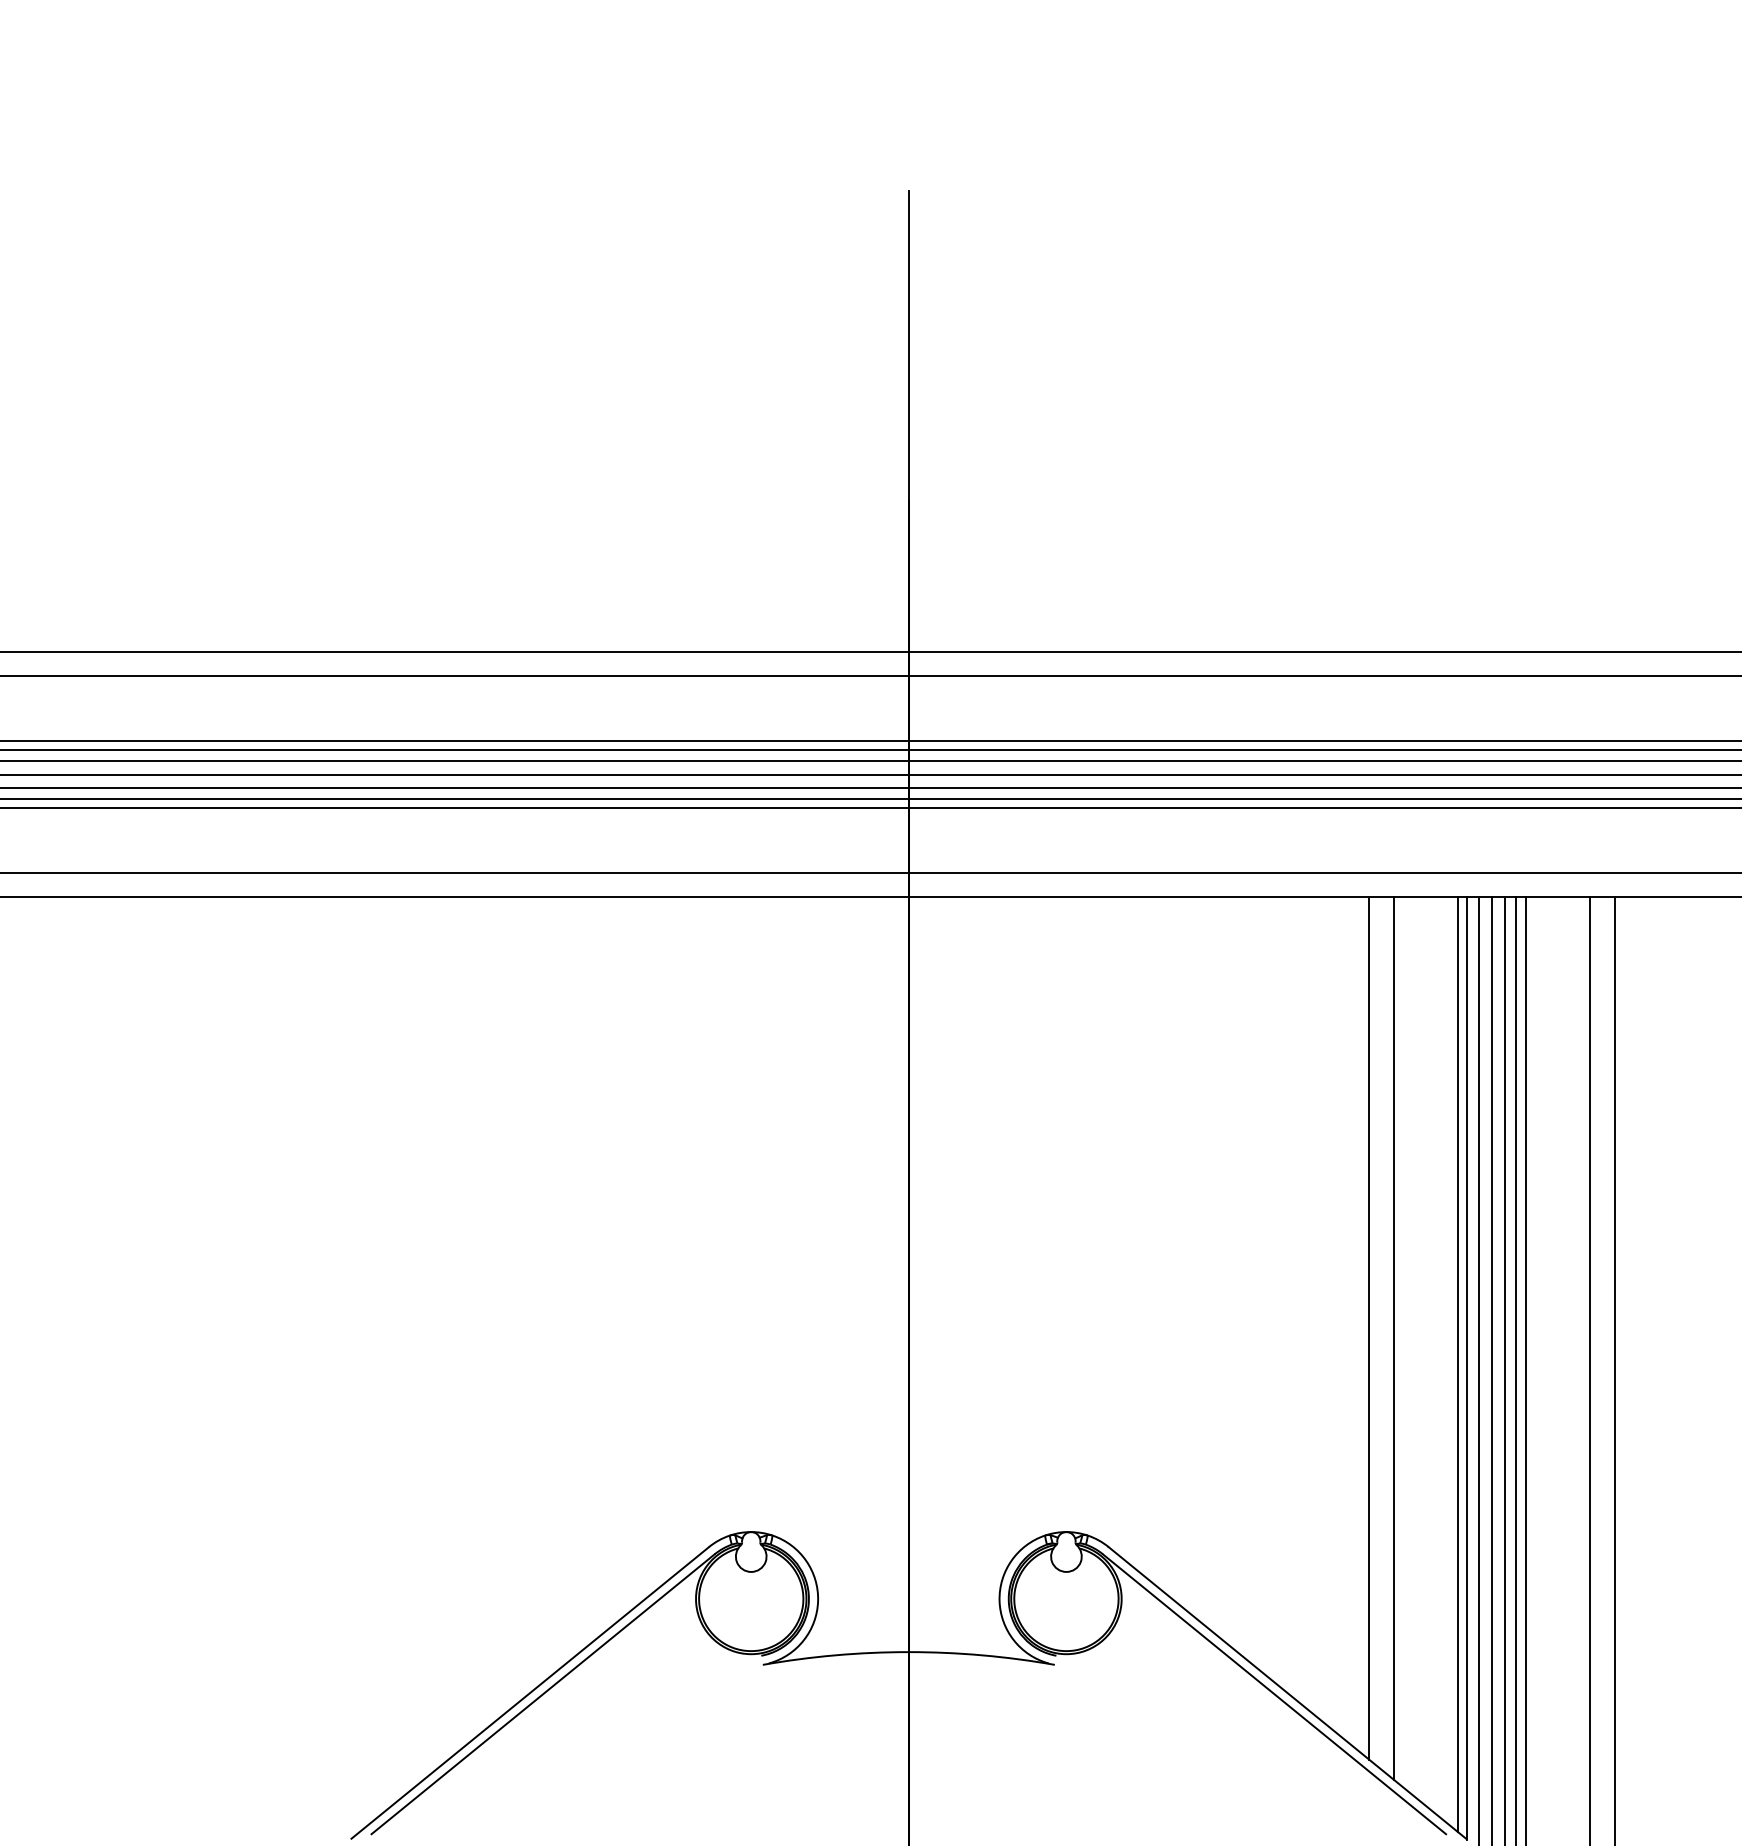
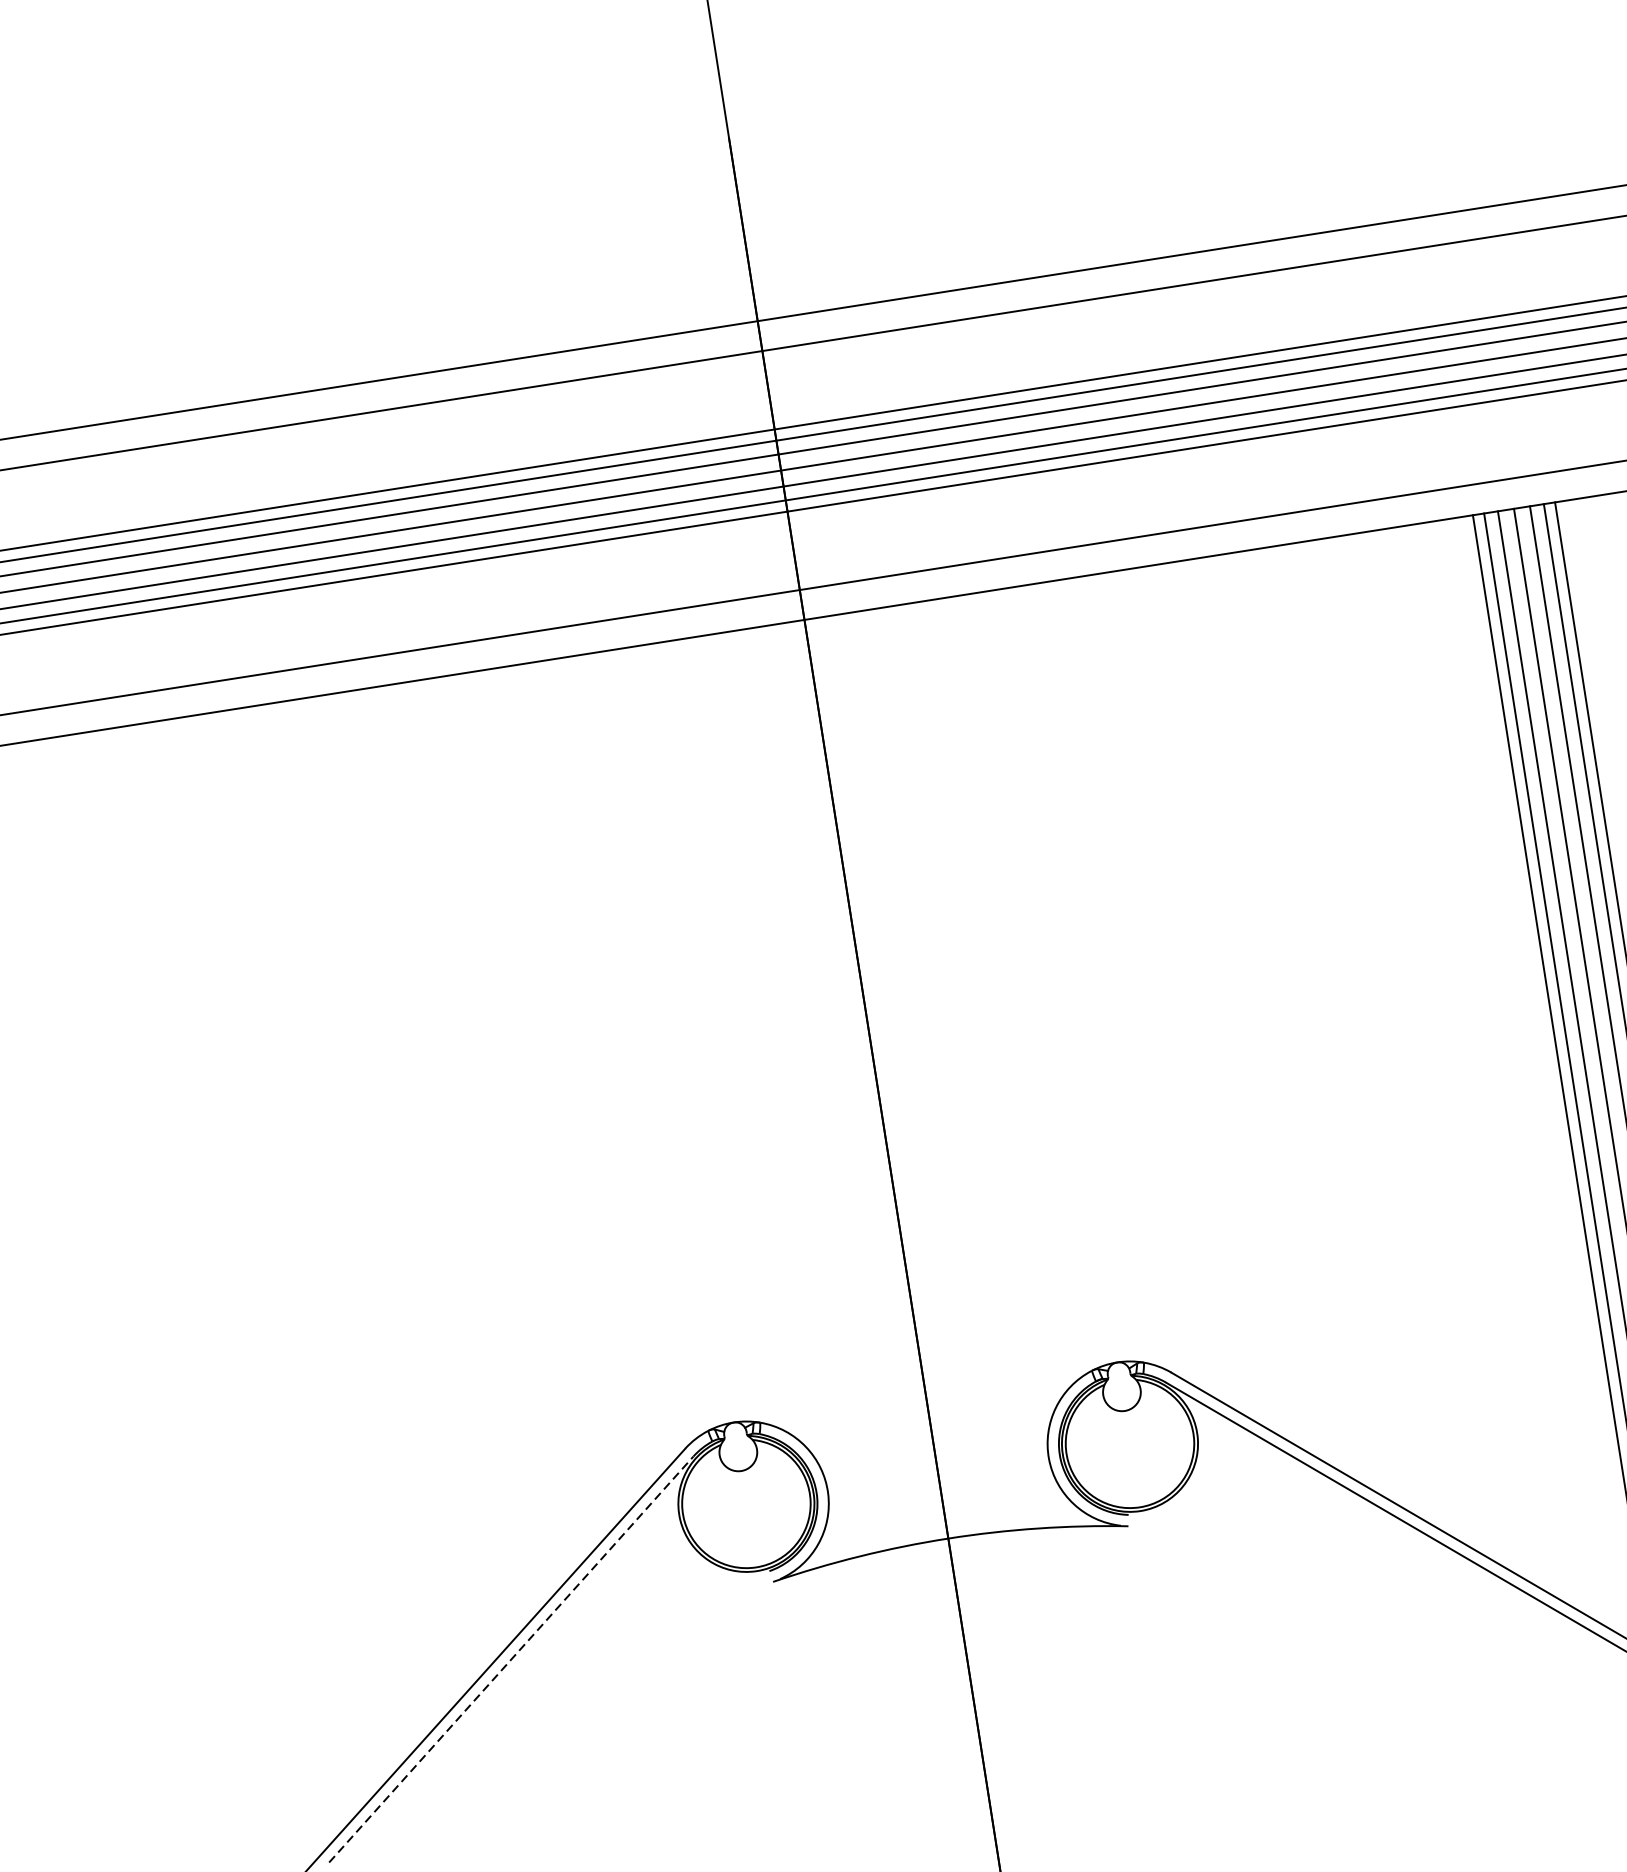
line: (1369, 1328) -> (1447, 1056), removed
line: (1393, 1338) -> (1478, 1064), removed
line: (543, 1693) -> (511, 1658), solid -> dashed

